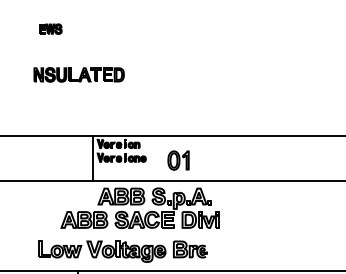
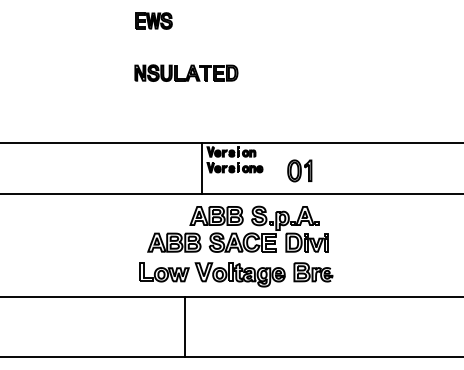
part: (50, 28) -> (153, 20), size x1.43
part: (139, 207) -> (237, 228), moved

